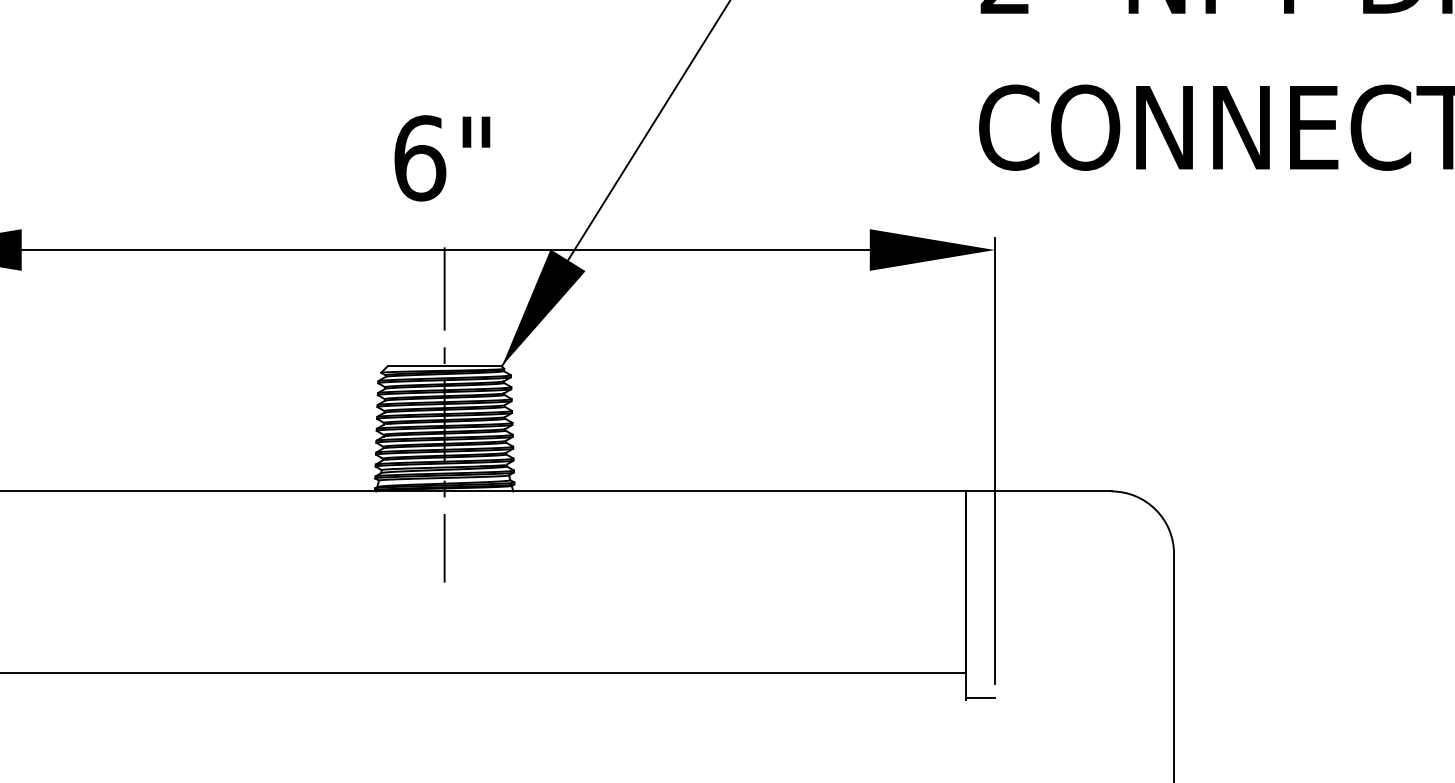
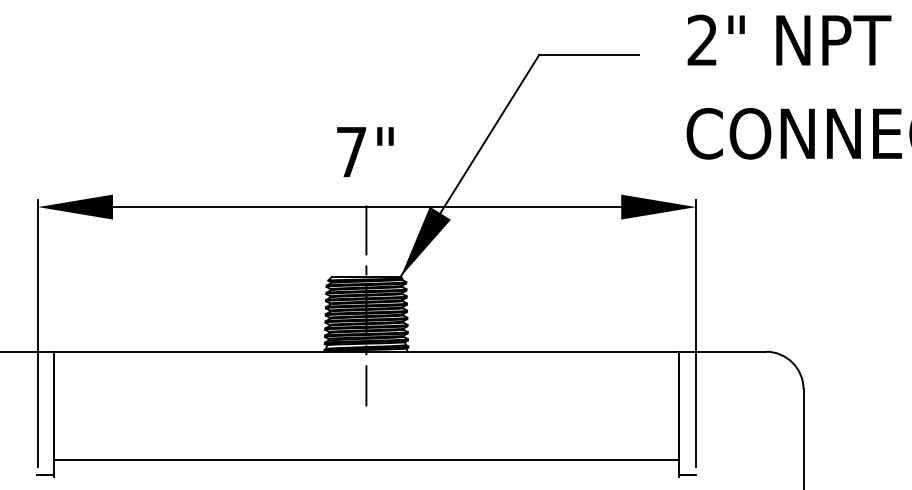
text: (419, 157) -> (351, 151), 6" -> 7"

